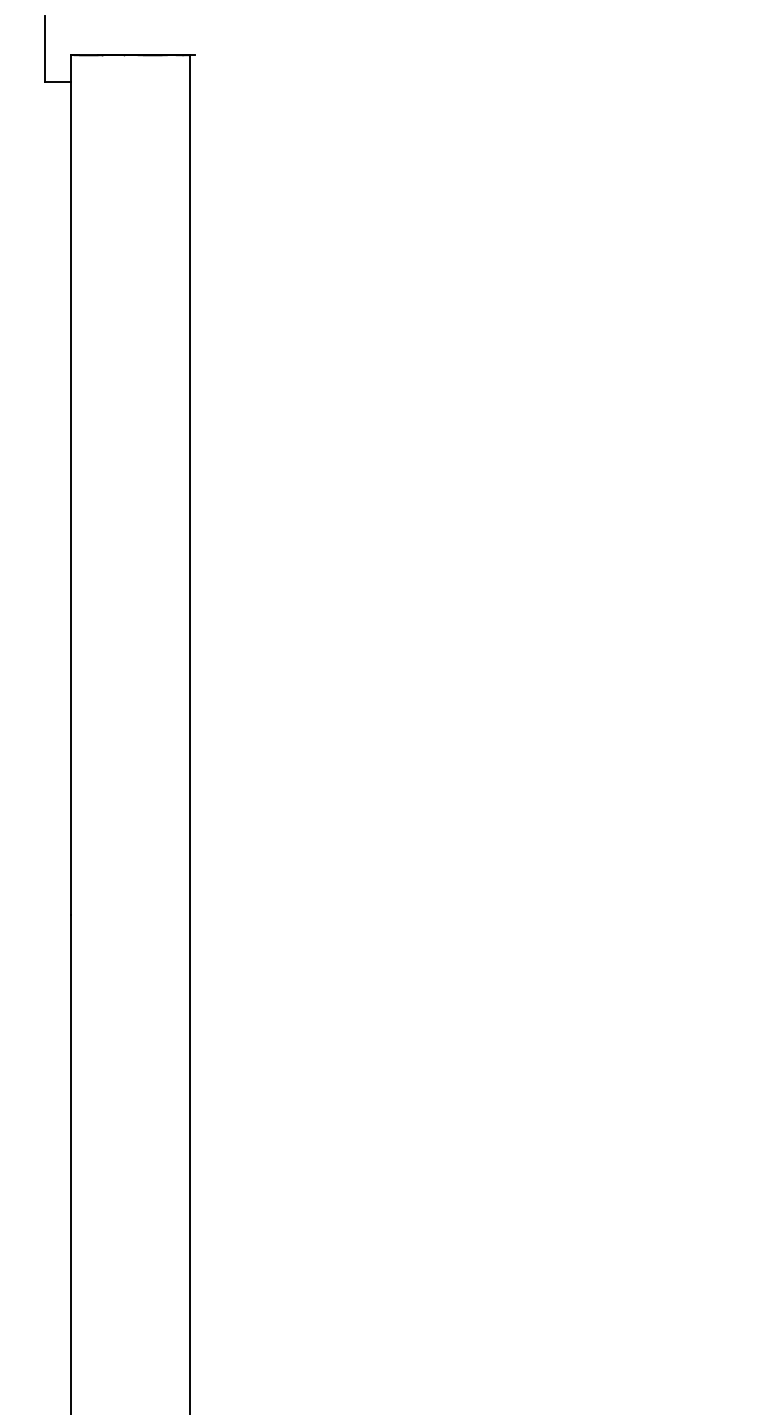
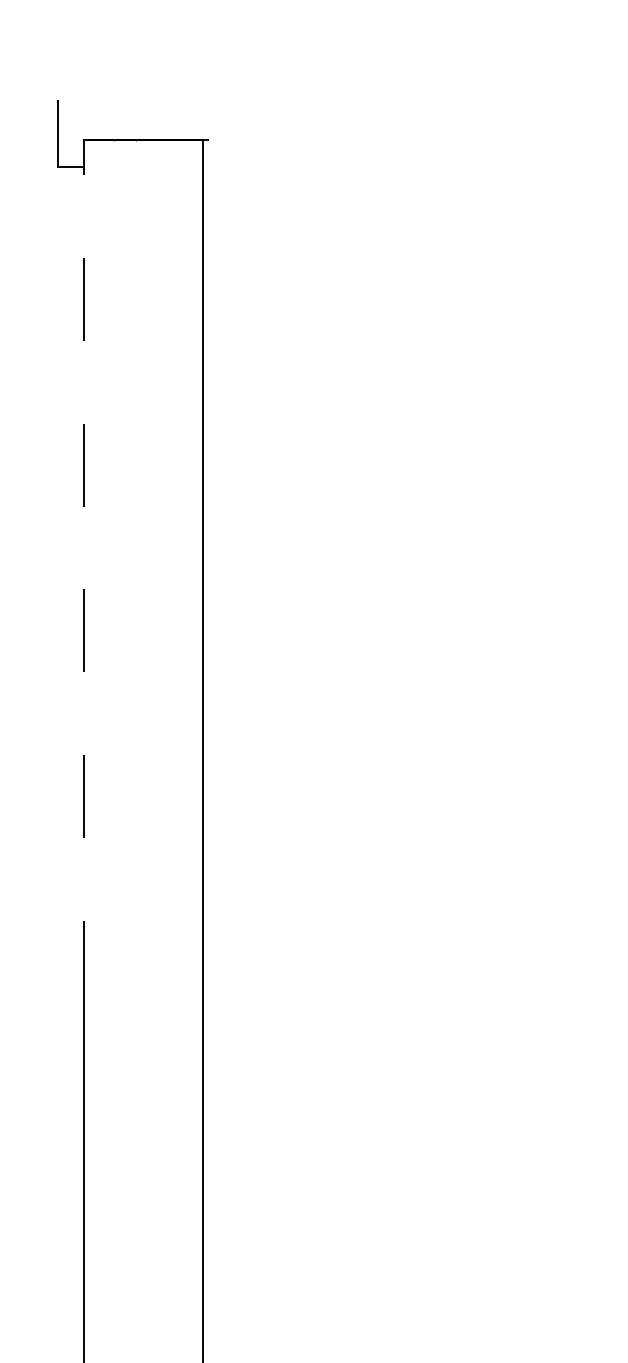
line: (71, 485) -> (83, 572), solid -> dashed

